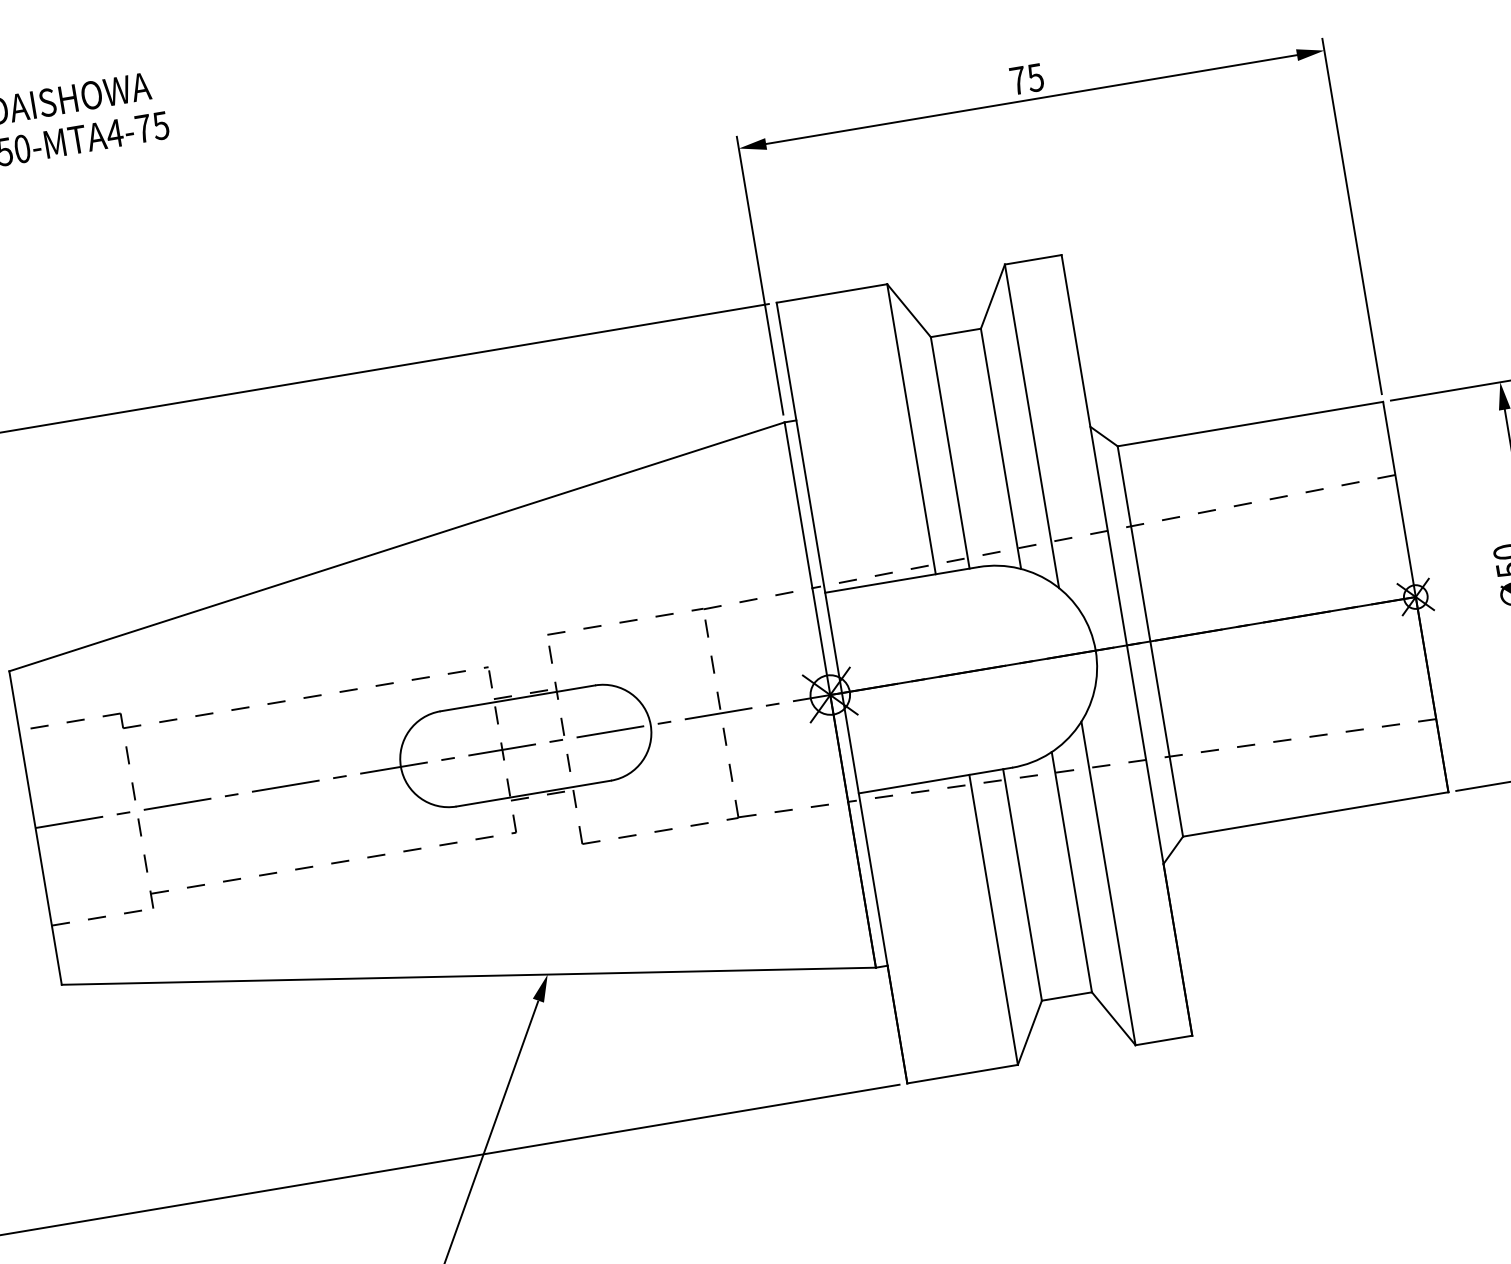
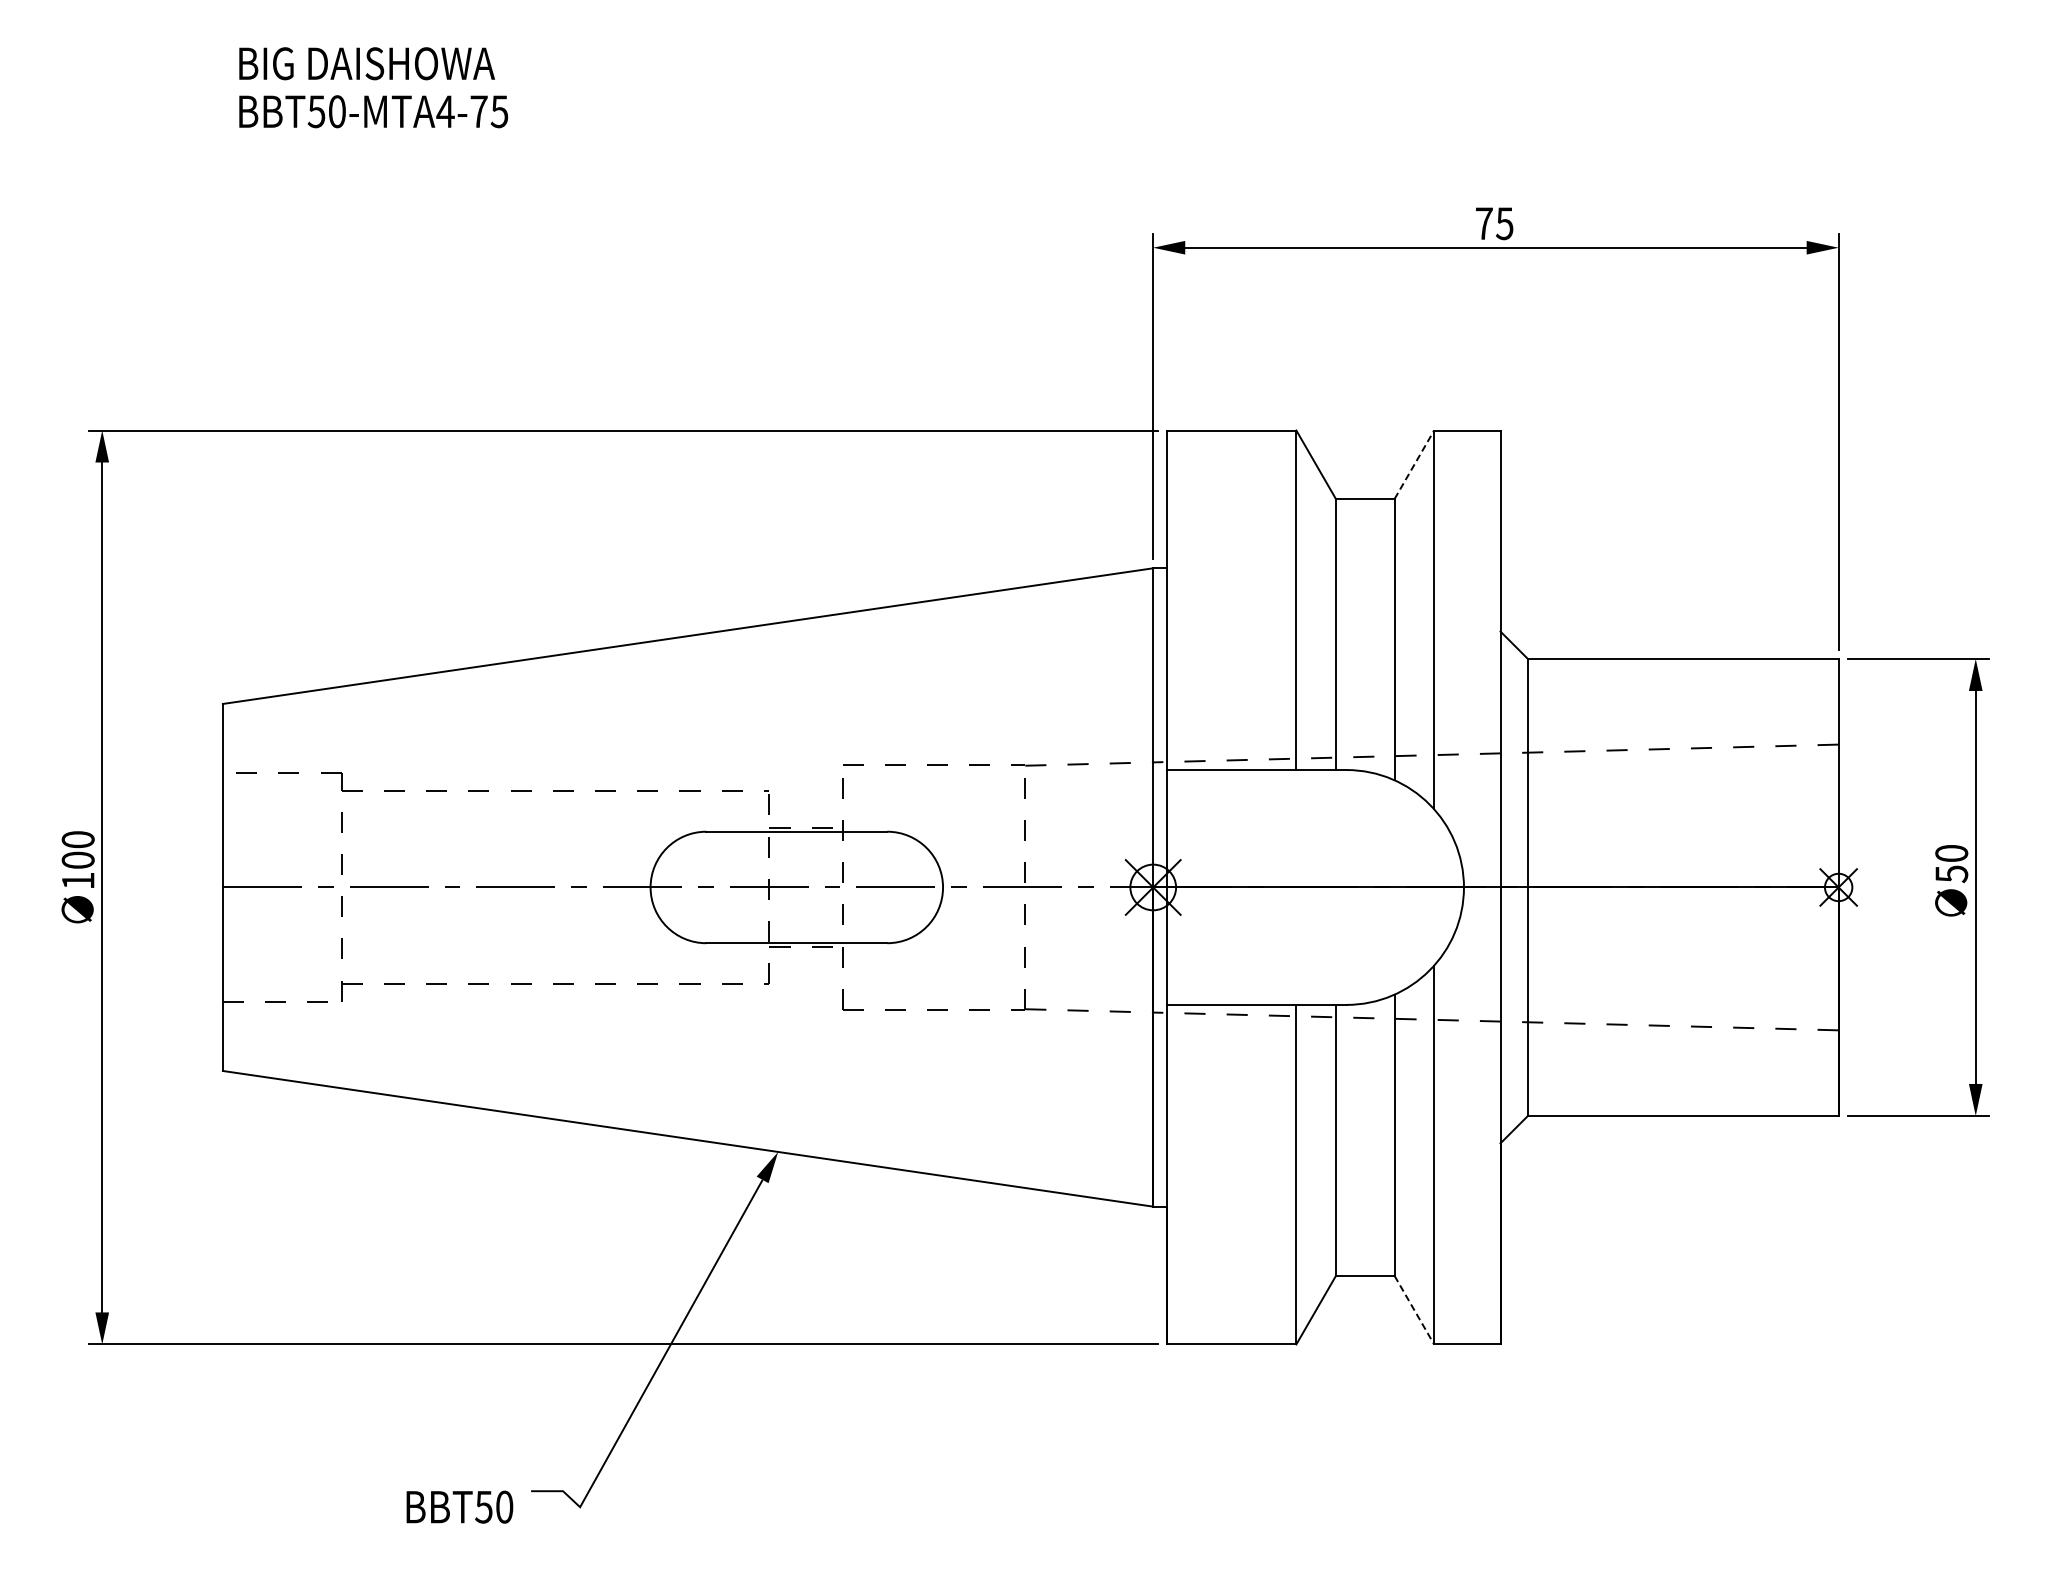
line: (993, 296) -> (1414, 464), solid -> dashed
line: (1113, 1019) -> (1414, 1310), solid -> dashed

